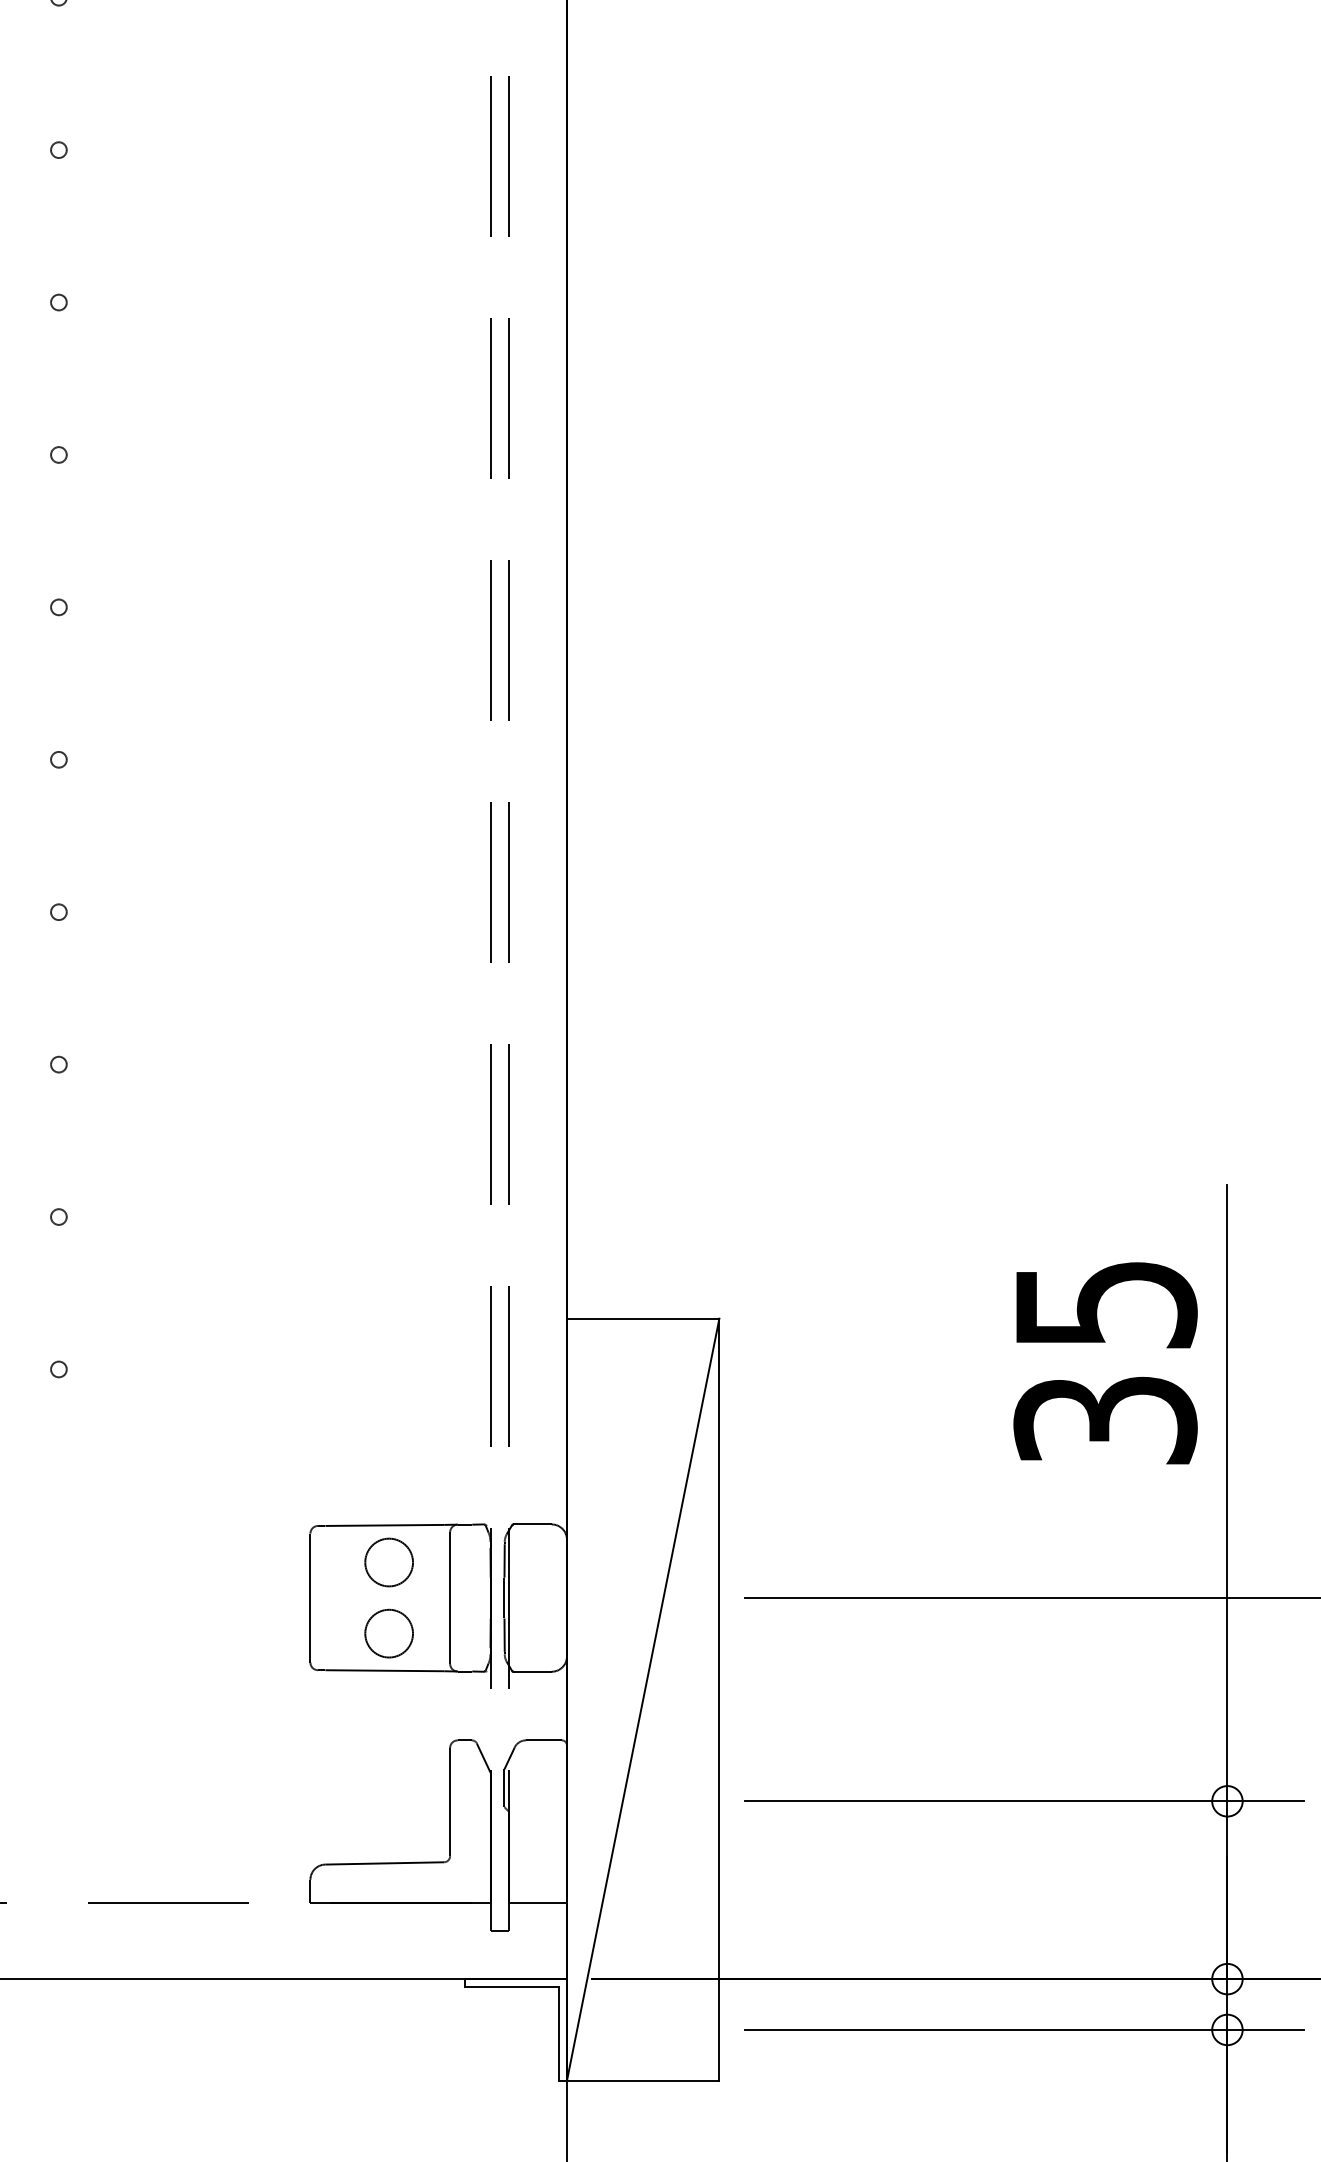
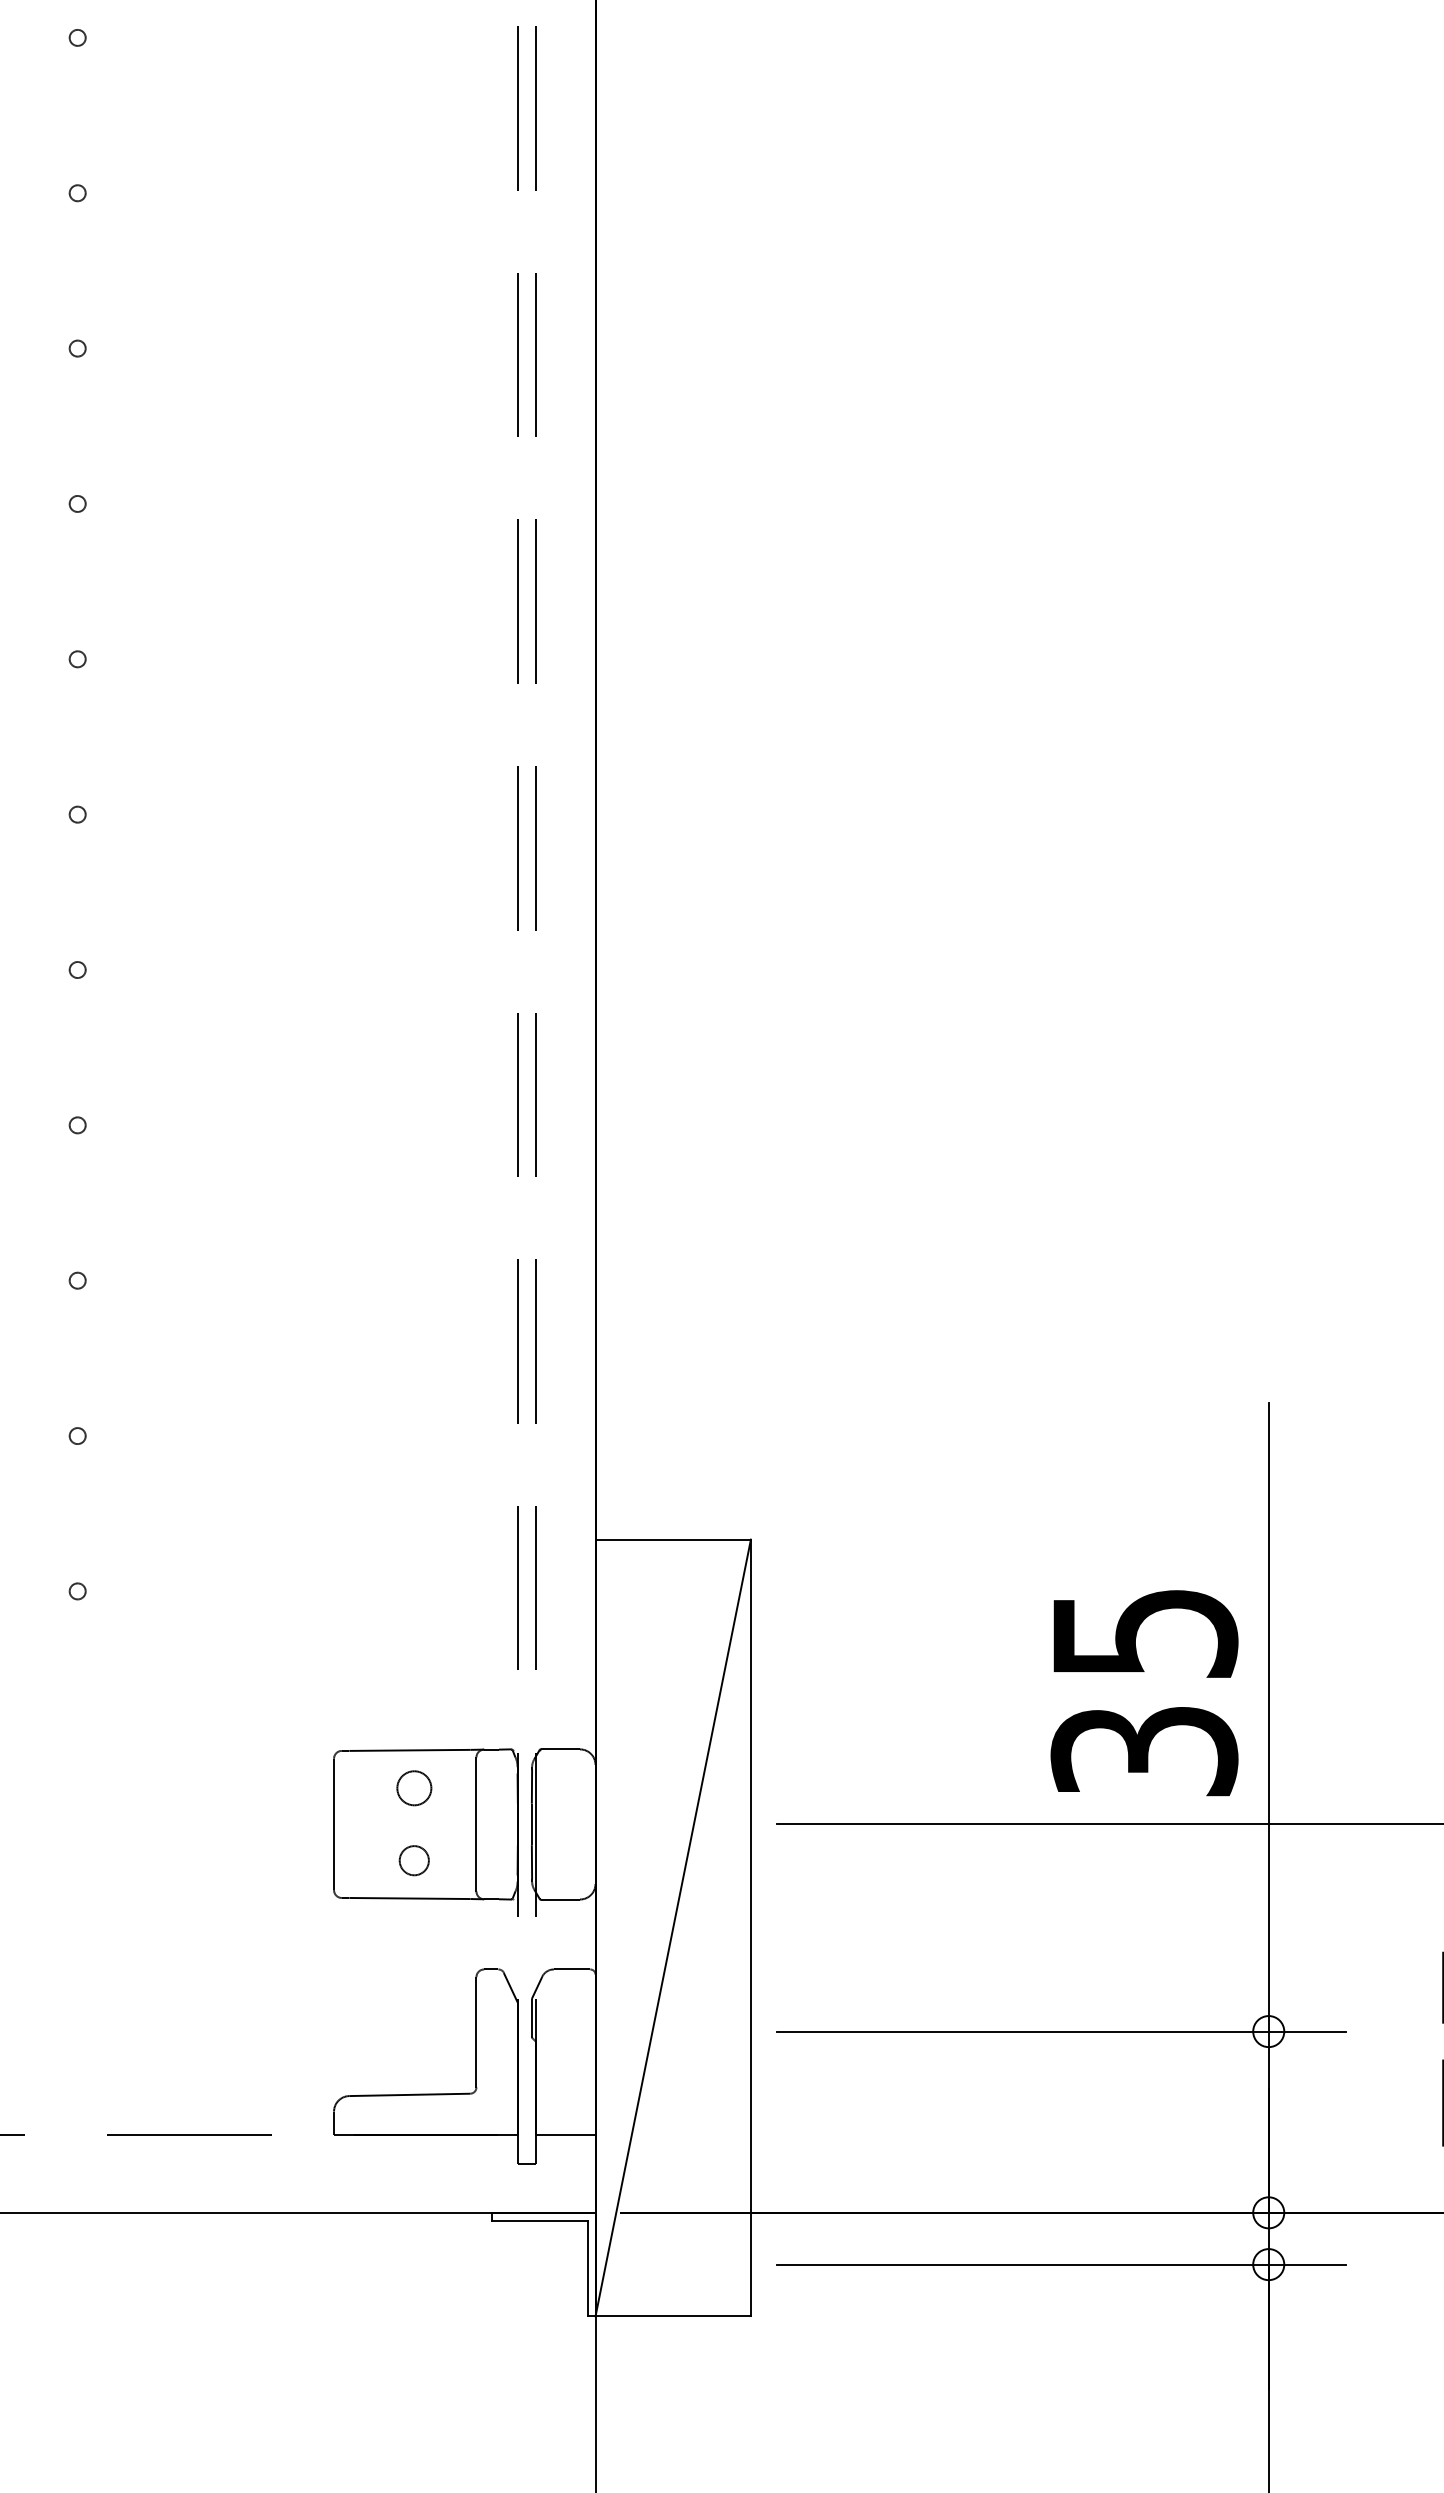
text: (1105, 1363) -> (1144, 1693), moved
circle: (389, 1562) -> (414, 1788), size x0.7
circle: (388, 1633) -> (413, 1860), size x0.6

